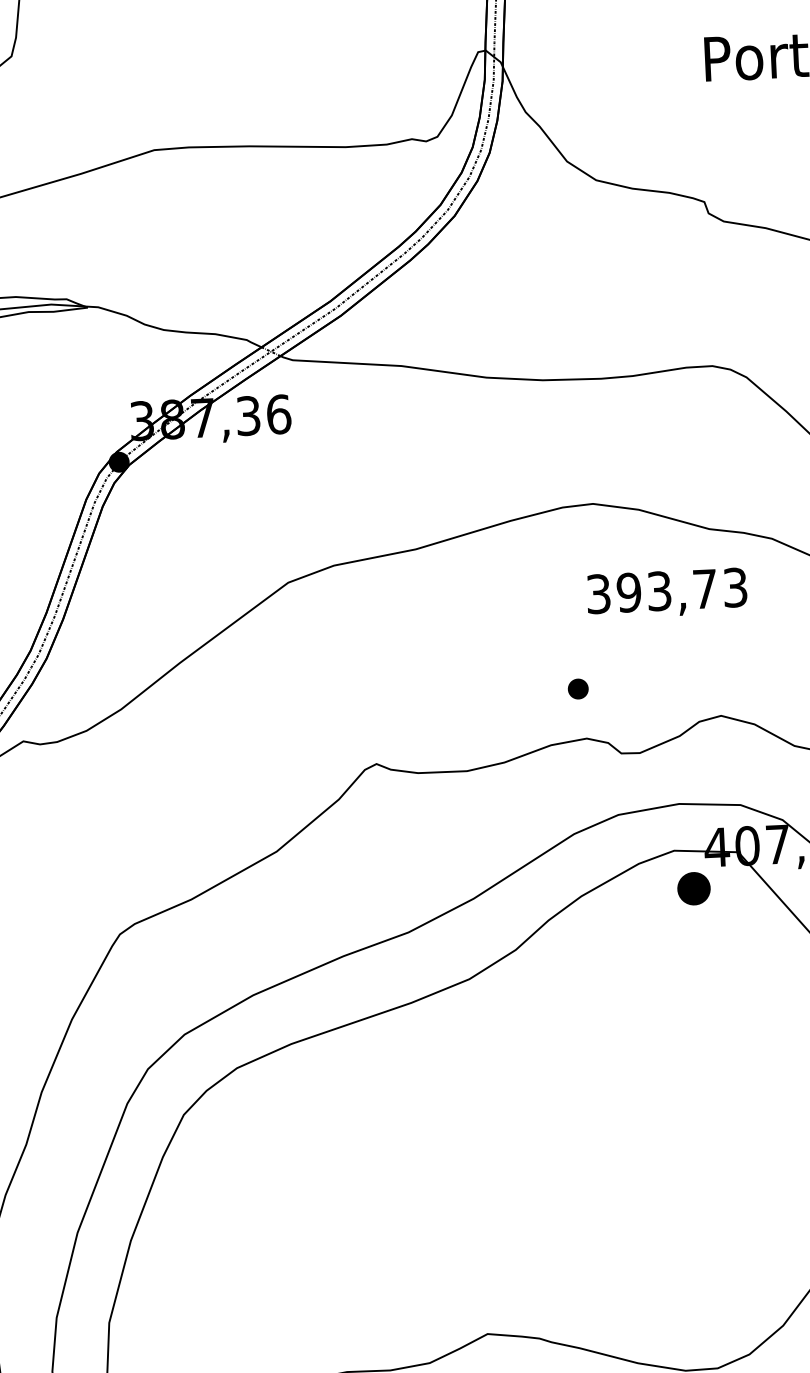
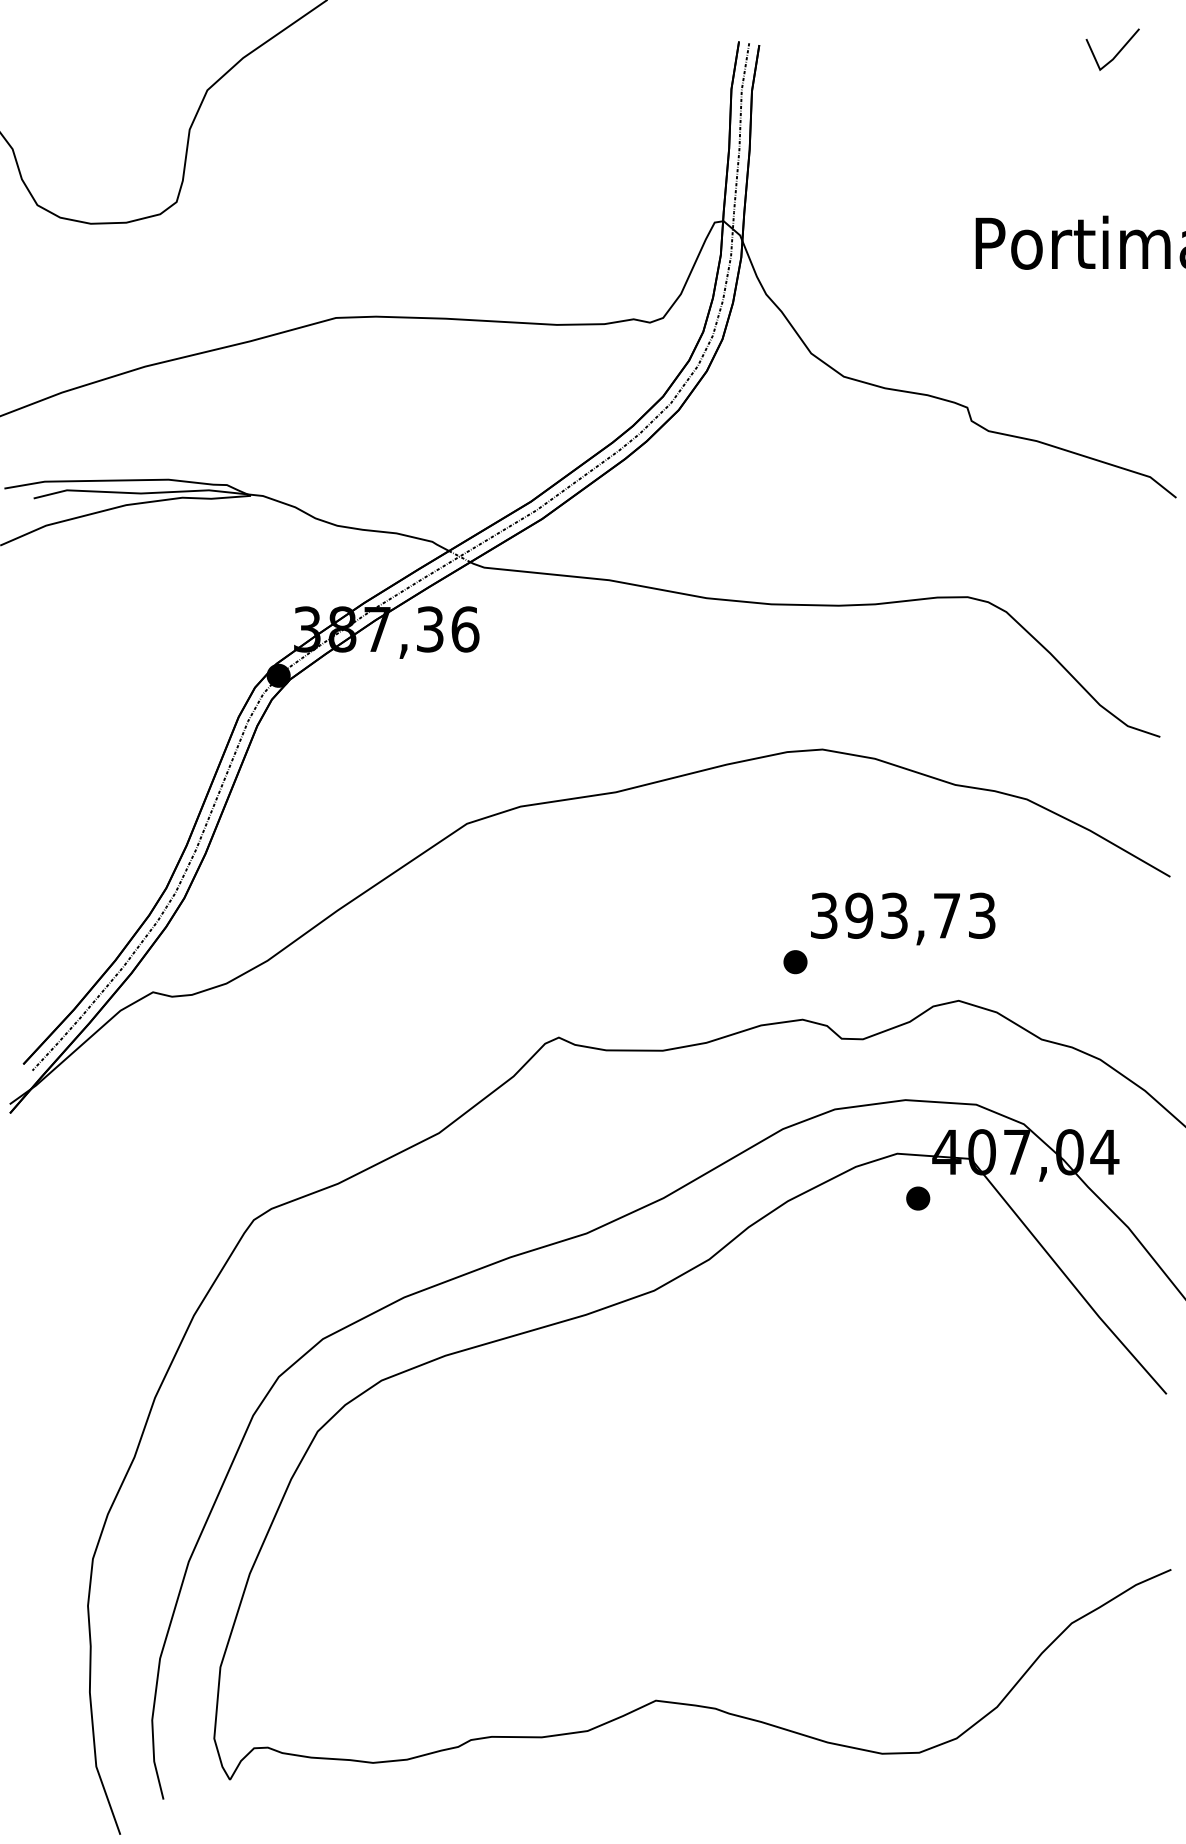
text: (667, 593) -> (903, 918), moved
part: (694, 888) -> (918, 1198), size x0.62

